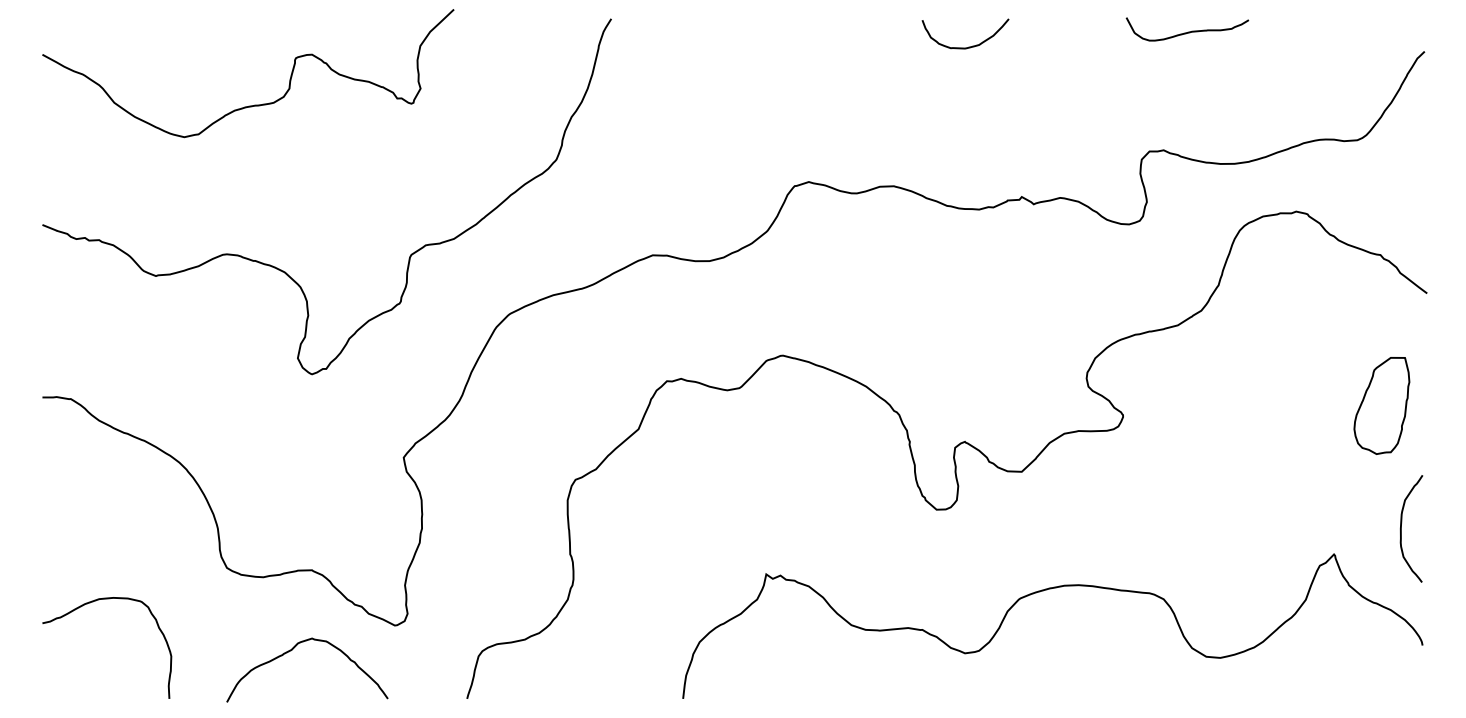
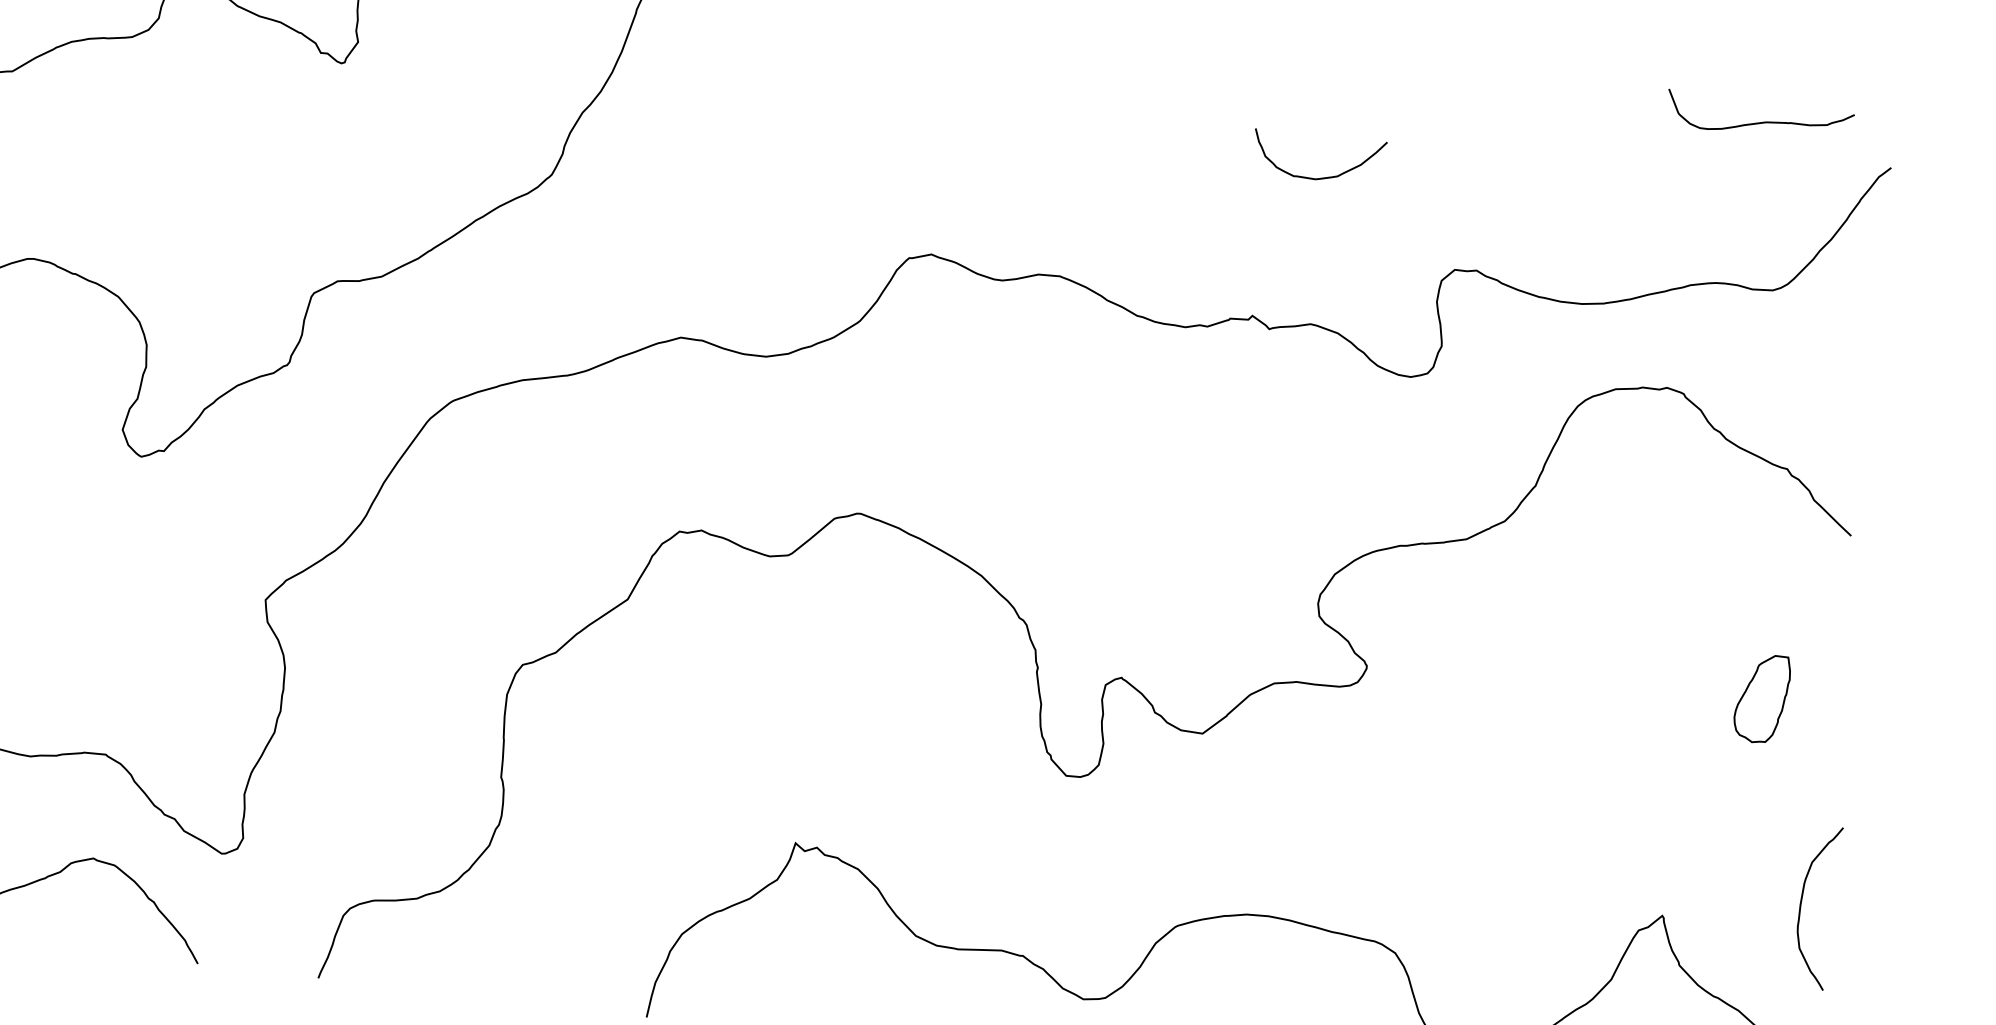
curve: (1188, 31) -> (1760, 121), moved
curve: (968, 46) -> (1320, 176), moved
part: (1381, 405) -> (1761, 698), size x0.6
curve: (1401, 528) -> (1801, 904), moved

